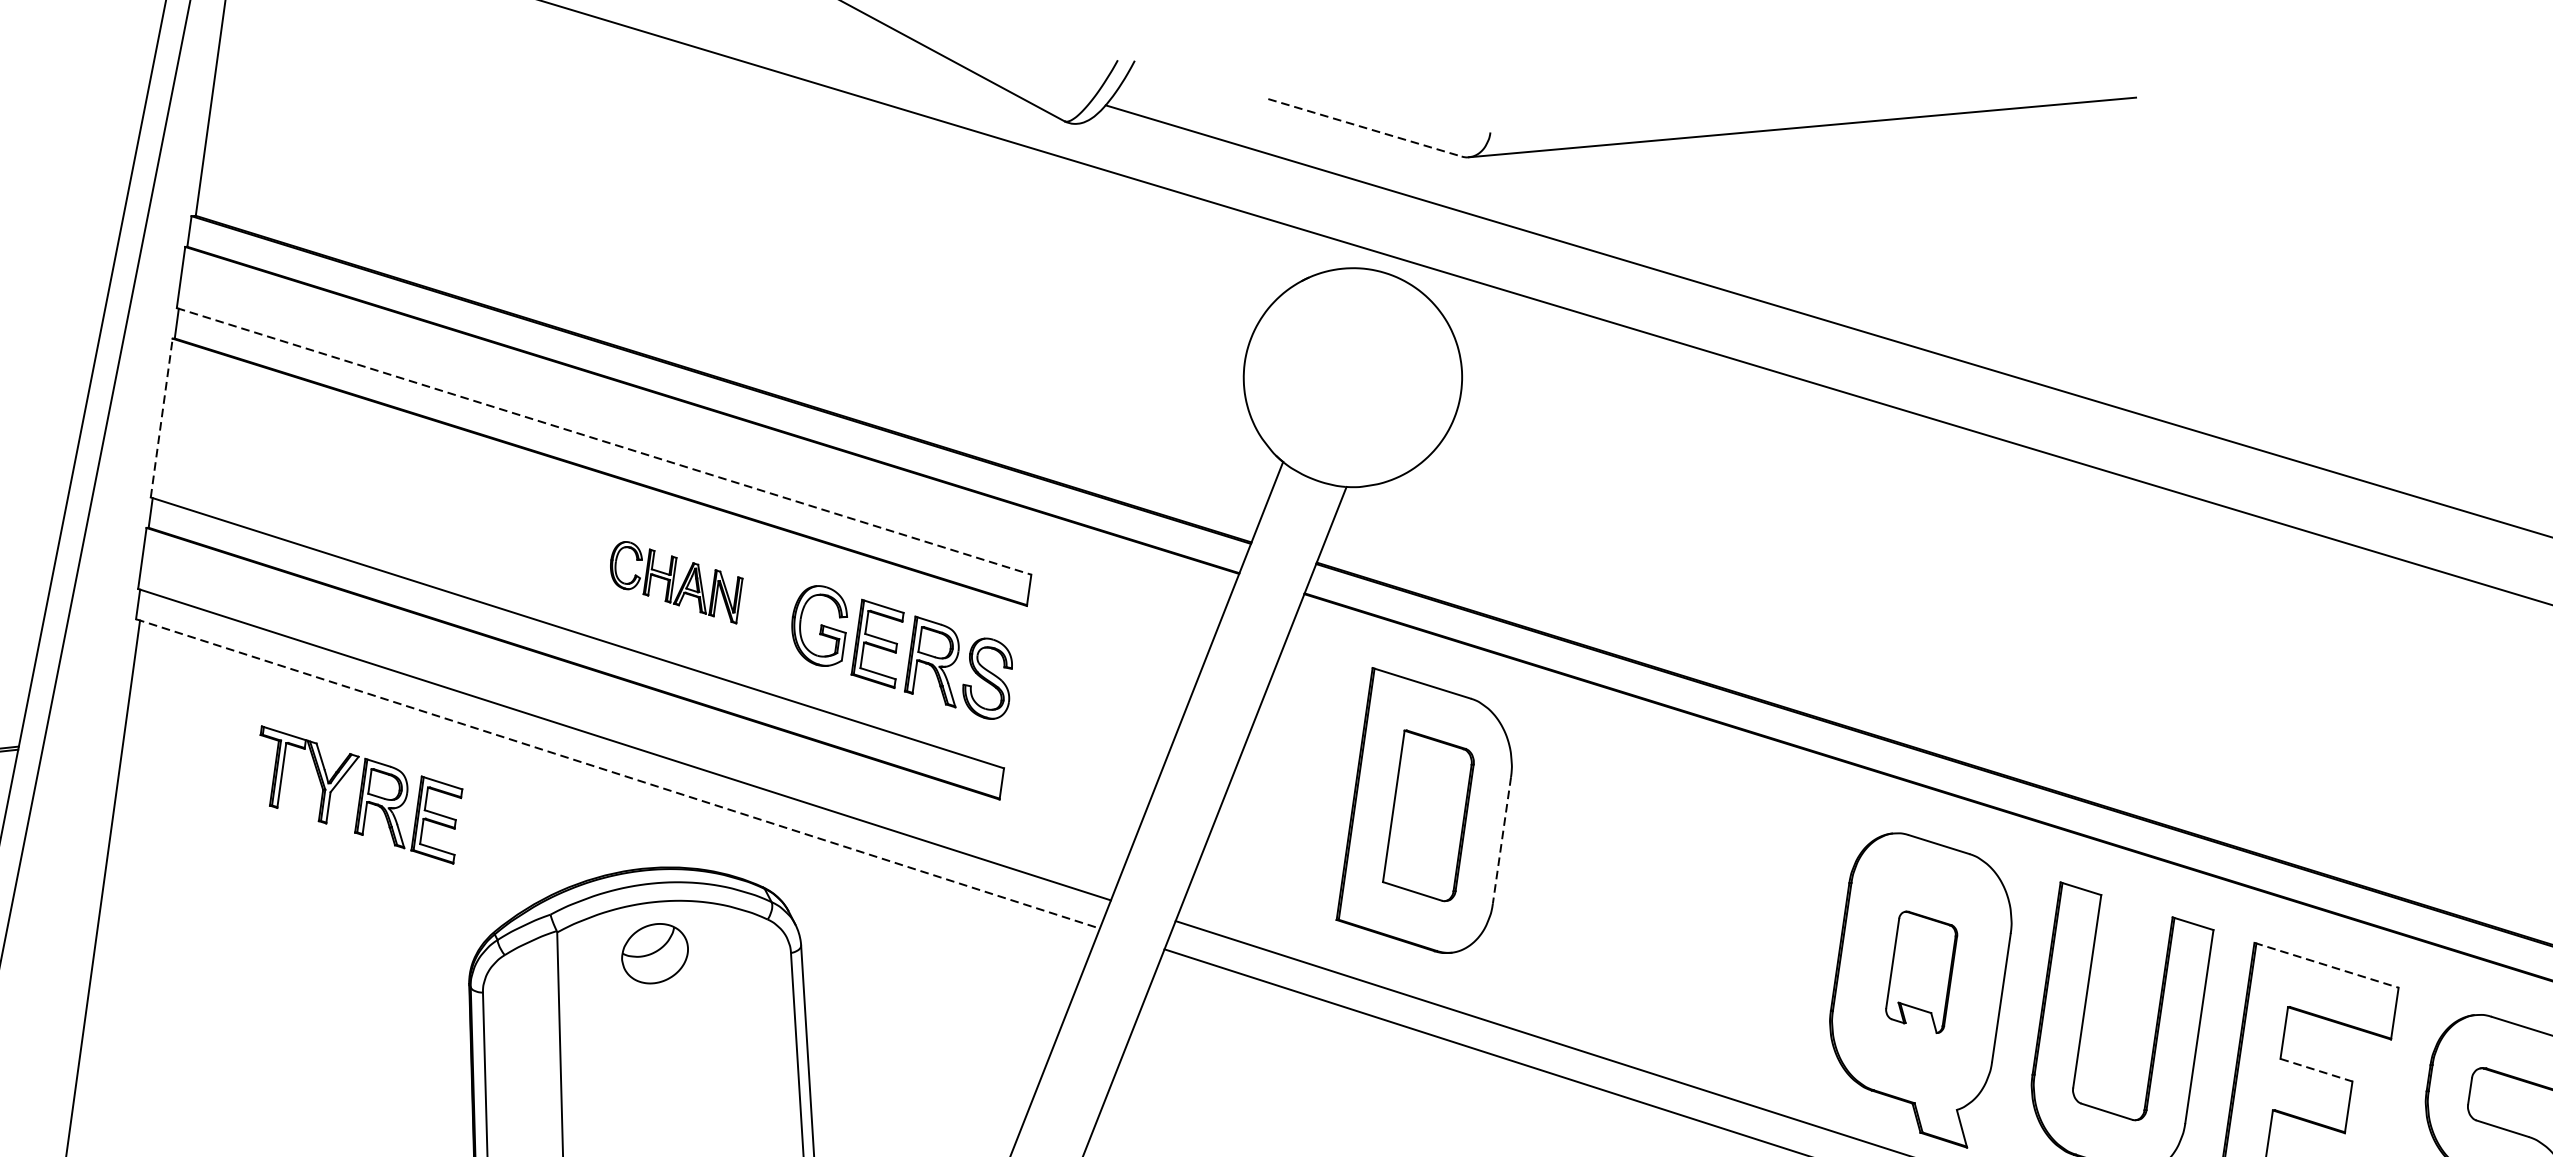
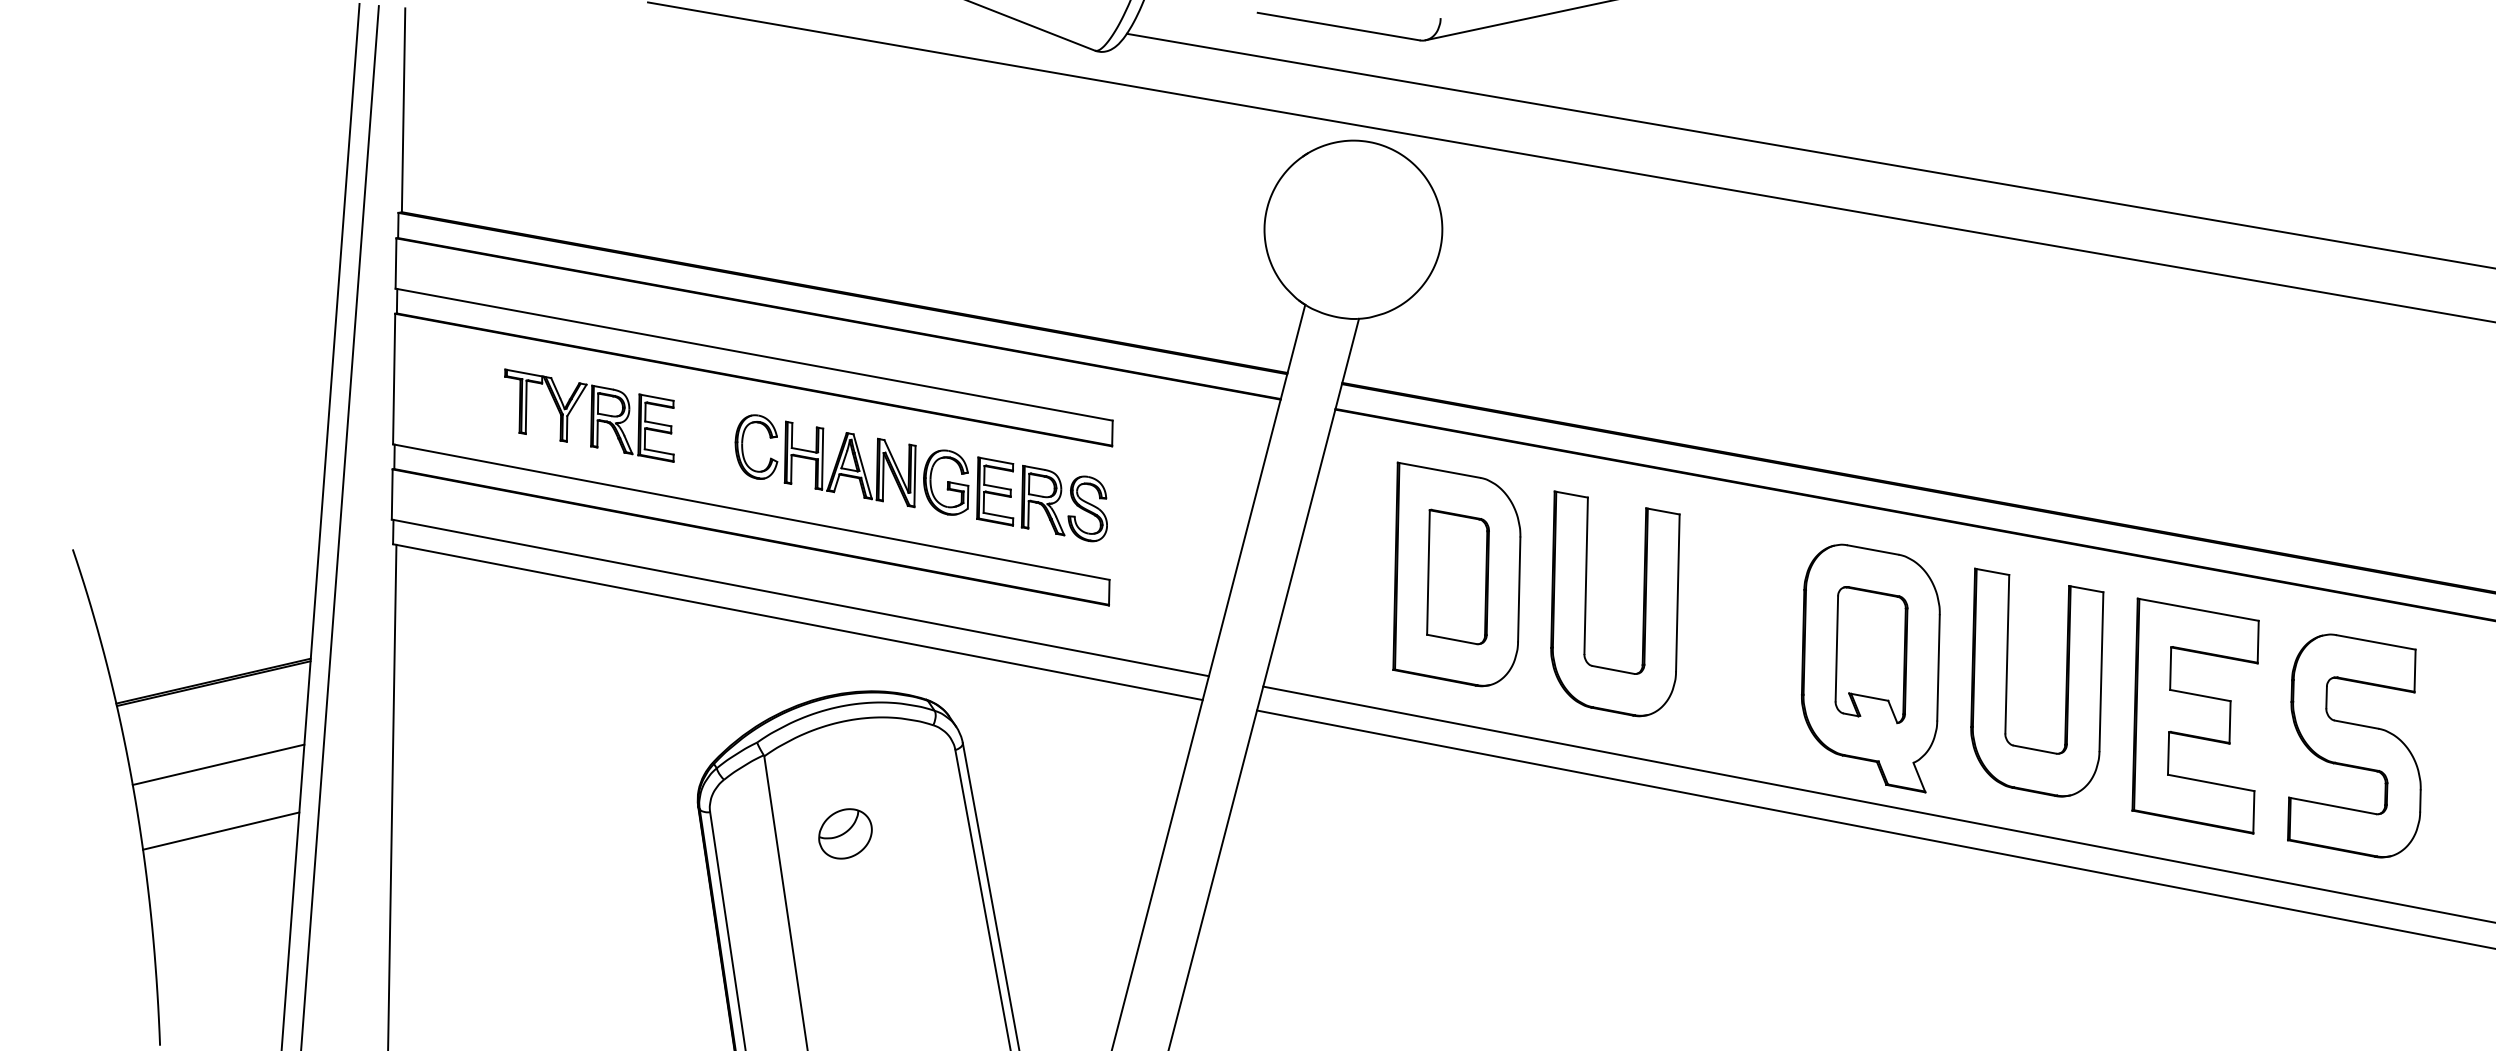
line: (1365, 127) -> (1339, 26), dashed -> solid
line: (162, 417) -> (394, 378), dashed -> solid
line: (604, 441) -> (754, 354), dashed -> solid
part: (675, 582) -> (825, 461), size x1.67
line: (618, 774) -> (798, 622), dashed -> solid
part: (357, 794) -> (589, 415), moved
line: (1502, 840) -> (1519, 589), dashed -> solid
part: (1651, 875) -> (1643, 603), added
part: (655, 953) -> (845, 833), moved
line: (2326, 965) -> (2198, 609), dashed -> solid
part: (1921, 971) -> (1871, 654), size x1.43
line: (2316, 1070) -> (2200, 695), dashed -> solid

